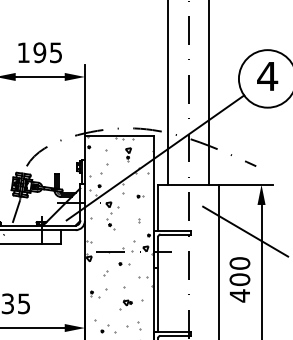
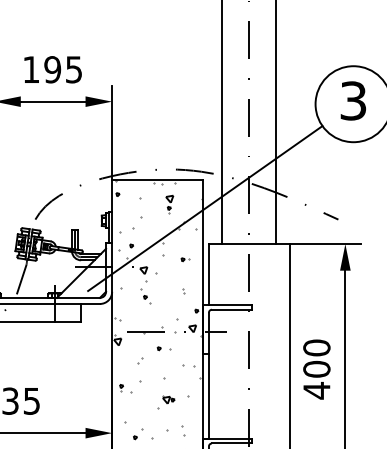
text: (267, 76) -> (353, 100), 4 -> 3
line: (245, 231) -> (324, 305), removed

